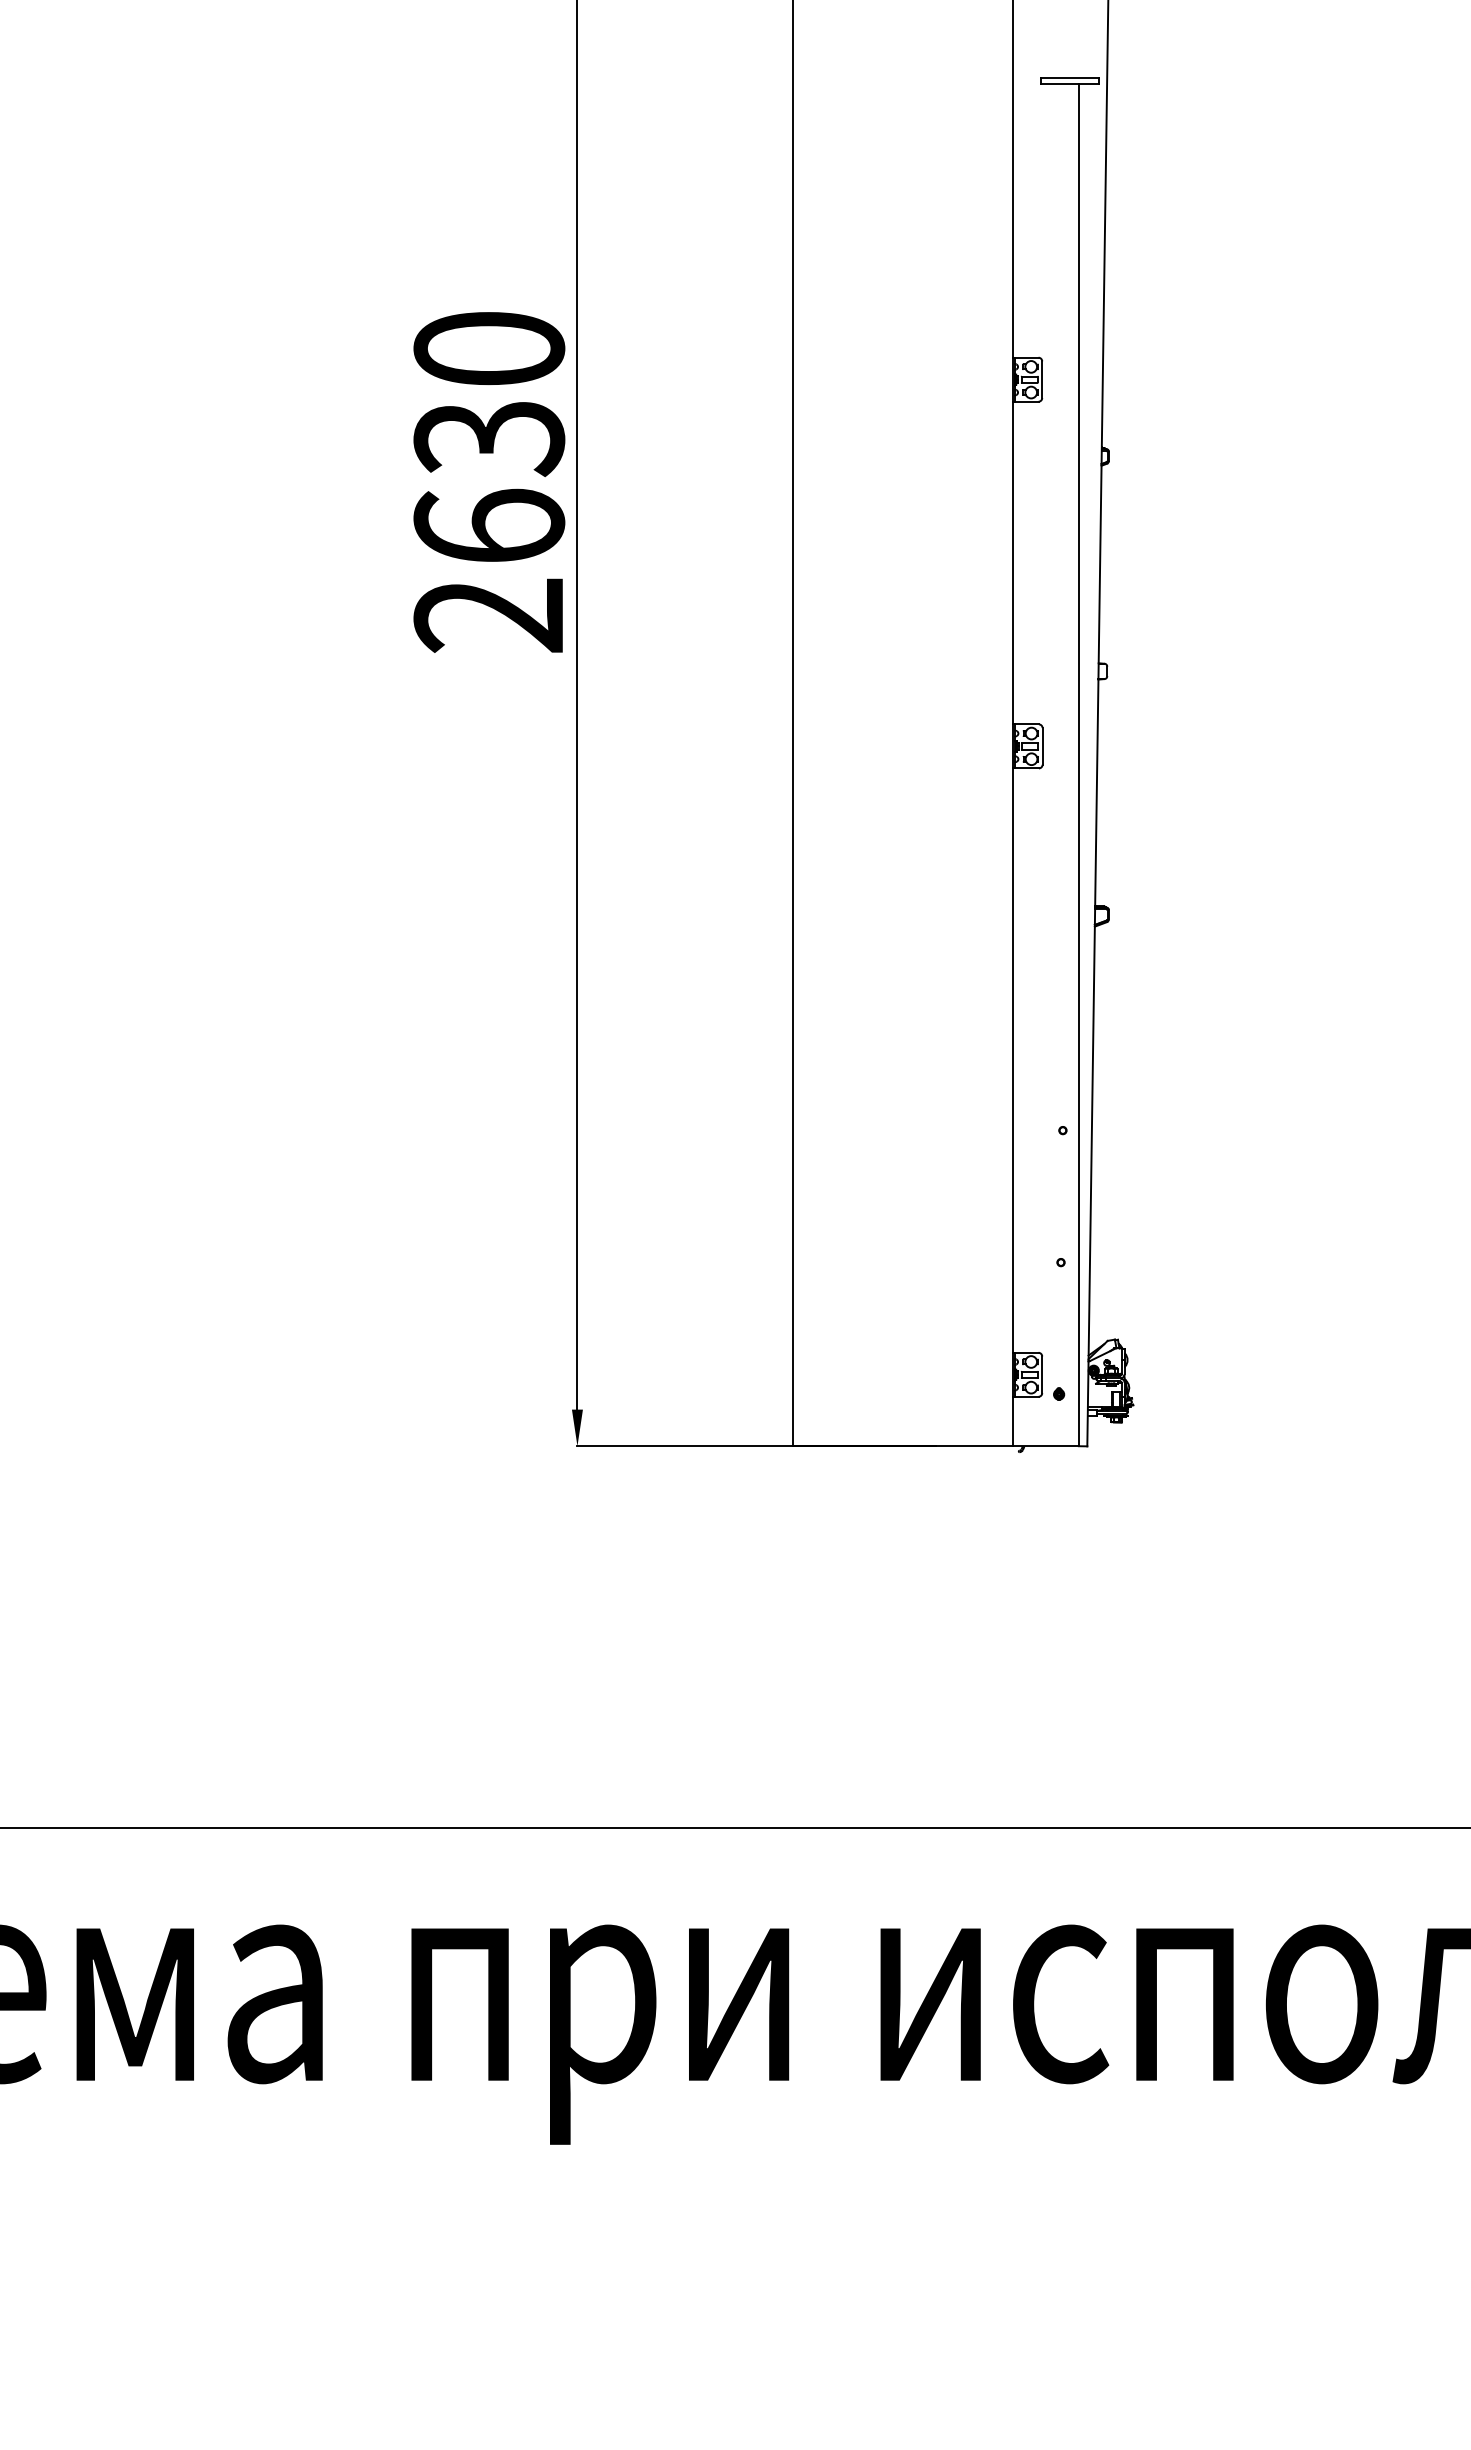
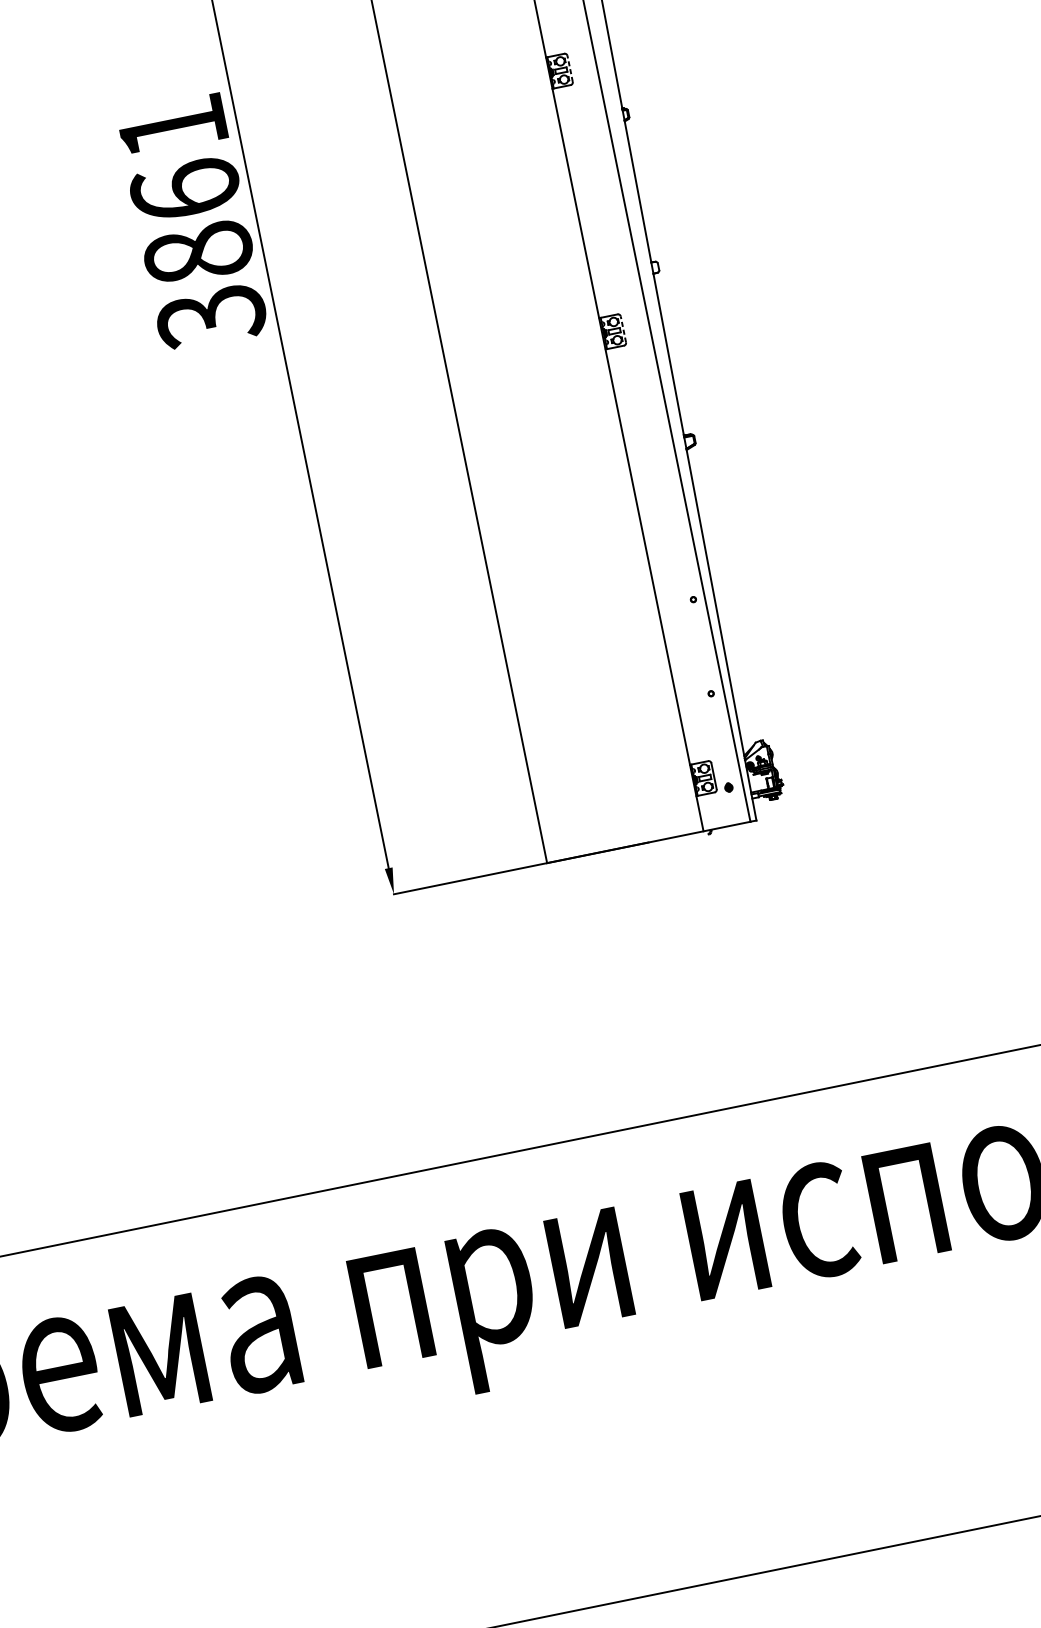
line: (1042, 379) -> (570, 68), solid -> dashed
text: (489, 483) -> (192, 222), 2630 -> 3861
line: (1042, 745) -> (623, 328), solid -> dashed

